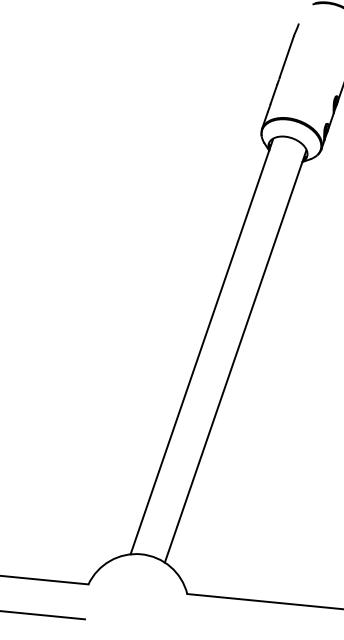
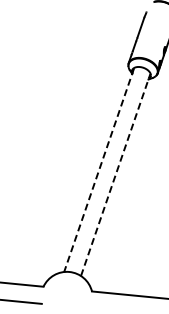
line: (202, 347) -> (99, 170), solid -> dashed
line: (235, 357) -> (115, 175), solid -> dashed

